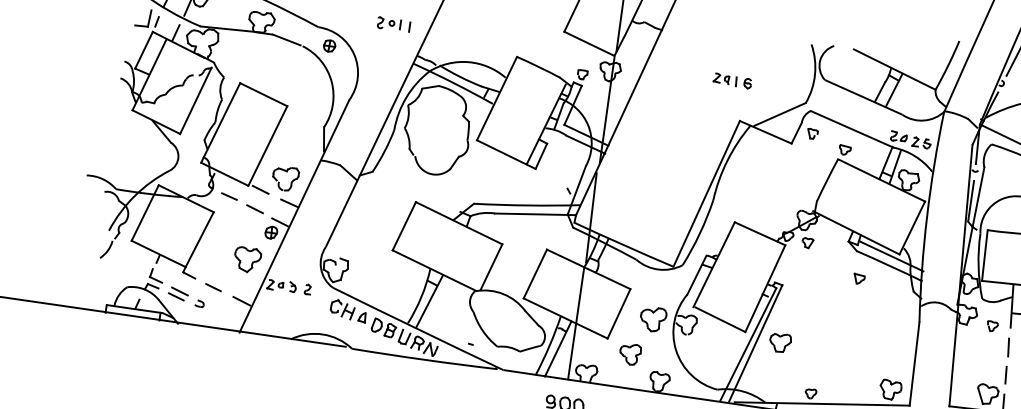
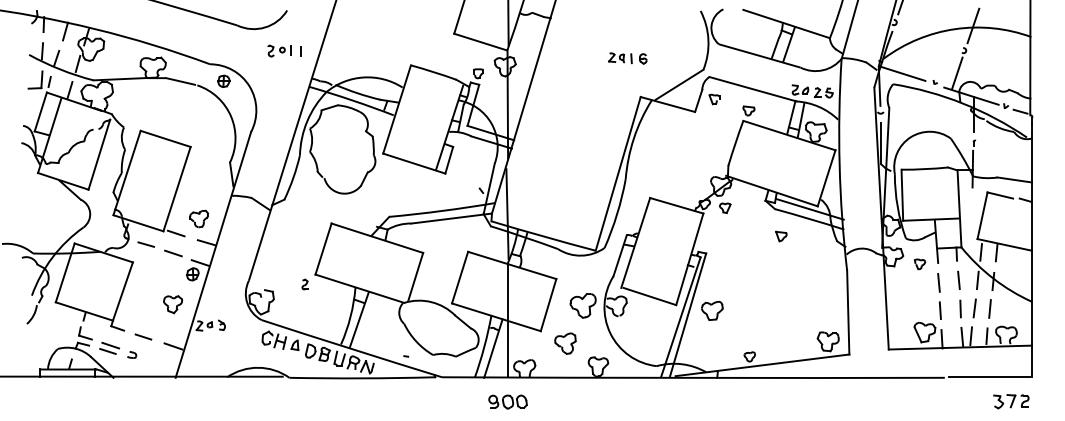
part: (284, 178) -> (198, 218), size x0.7
part: (246, 259) -> (172, 304), size x0.7
part: (307, 289) -> (304, 284), moved

